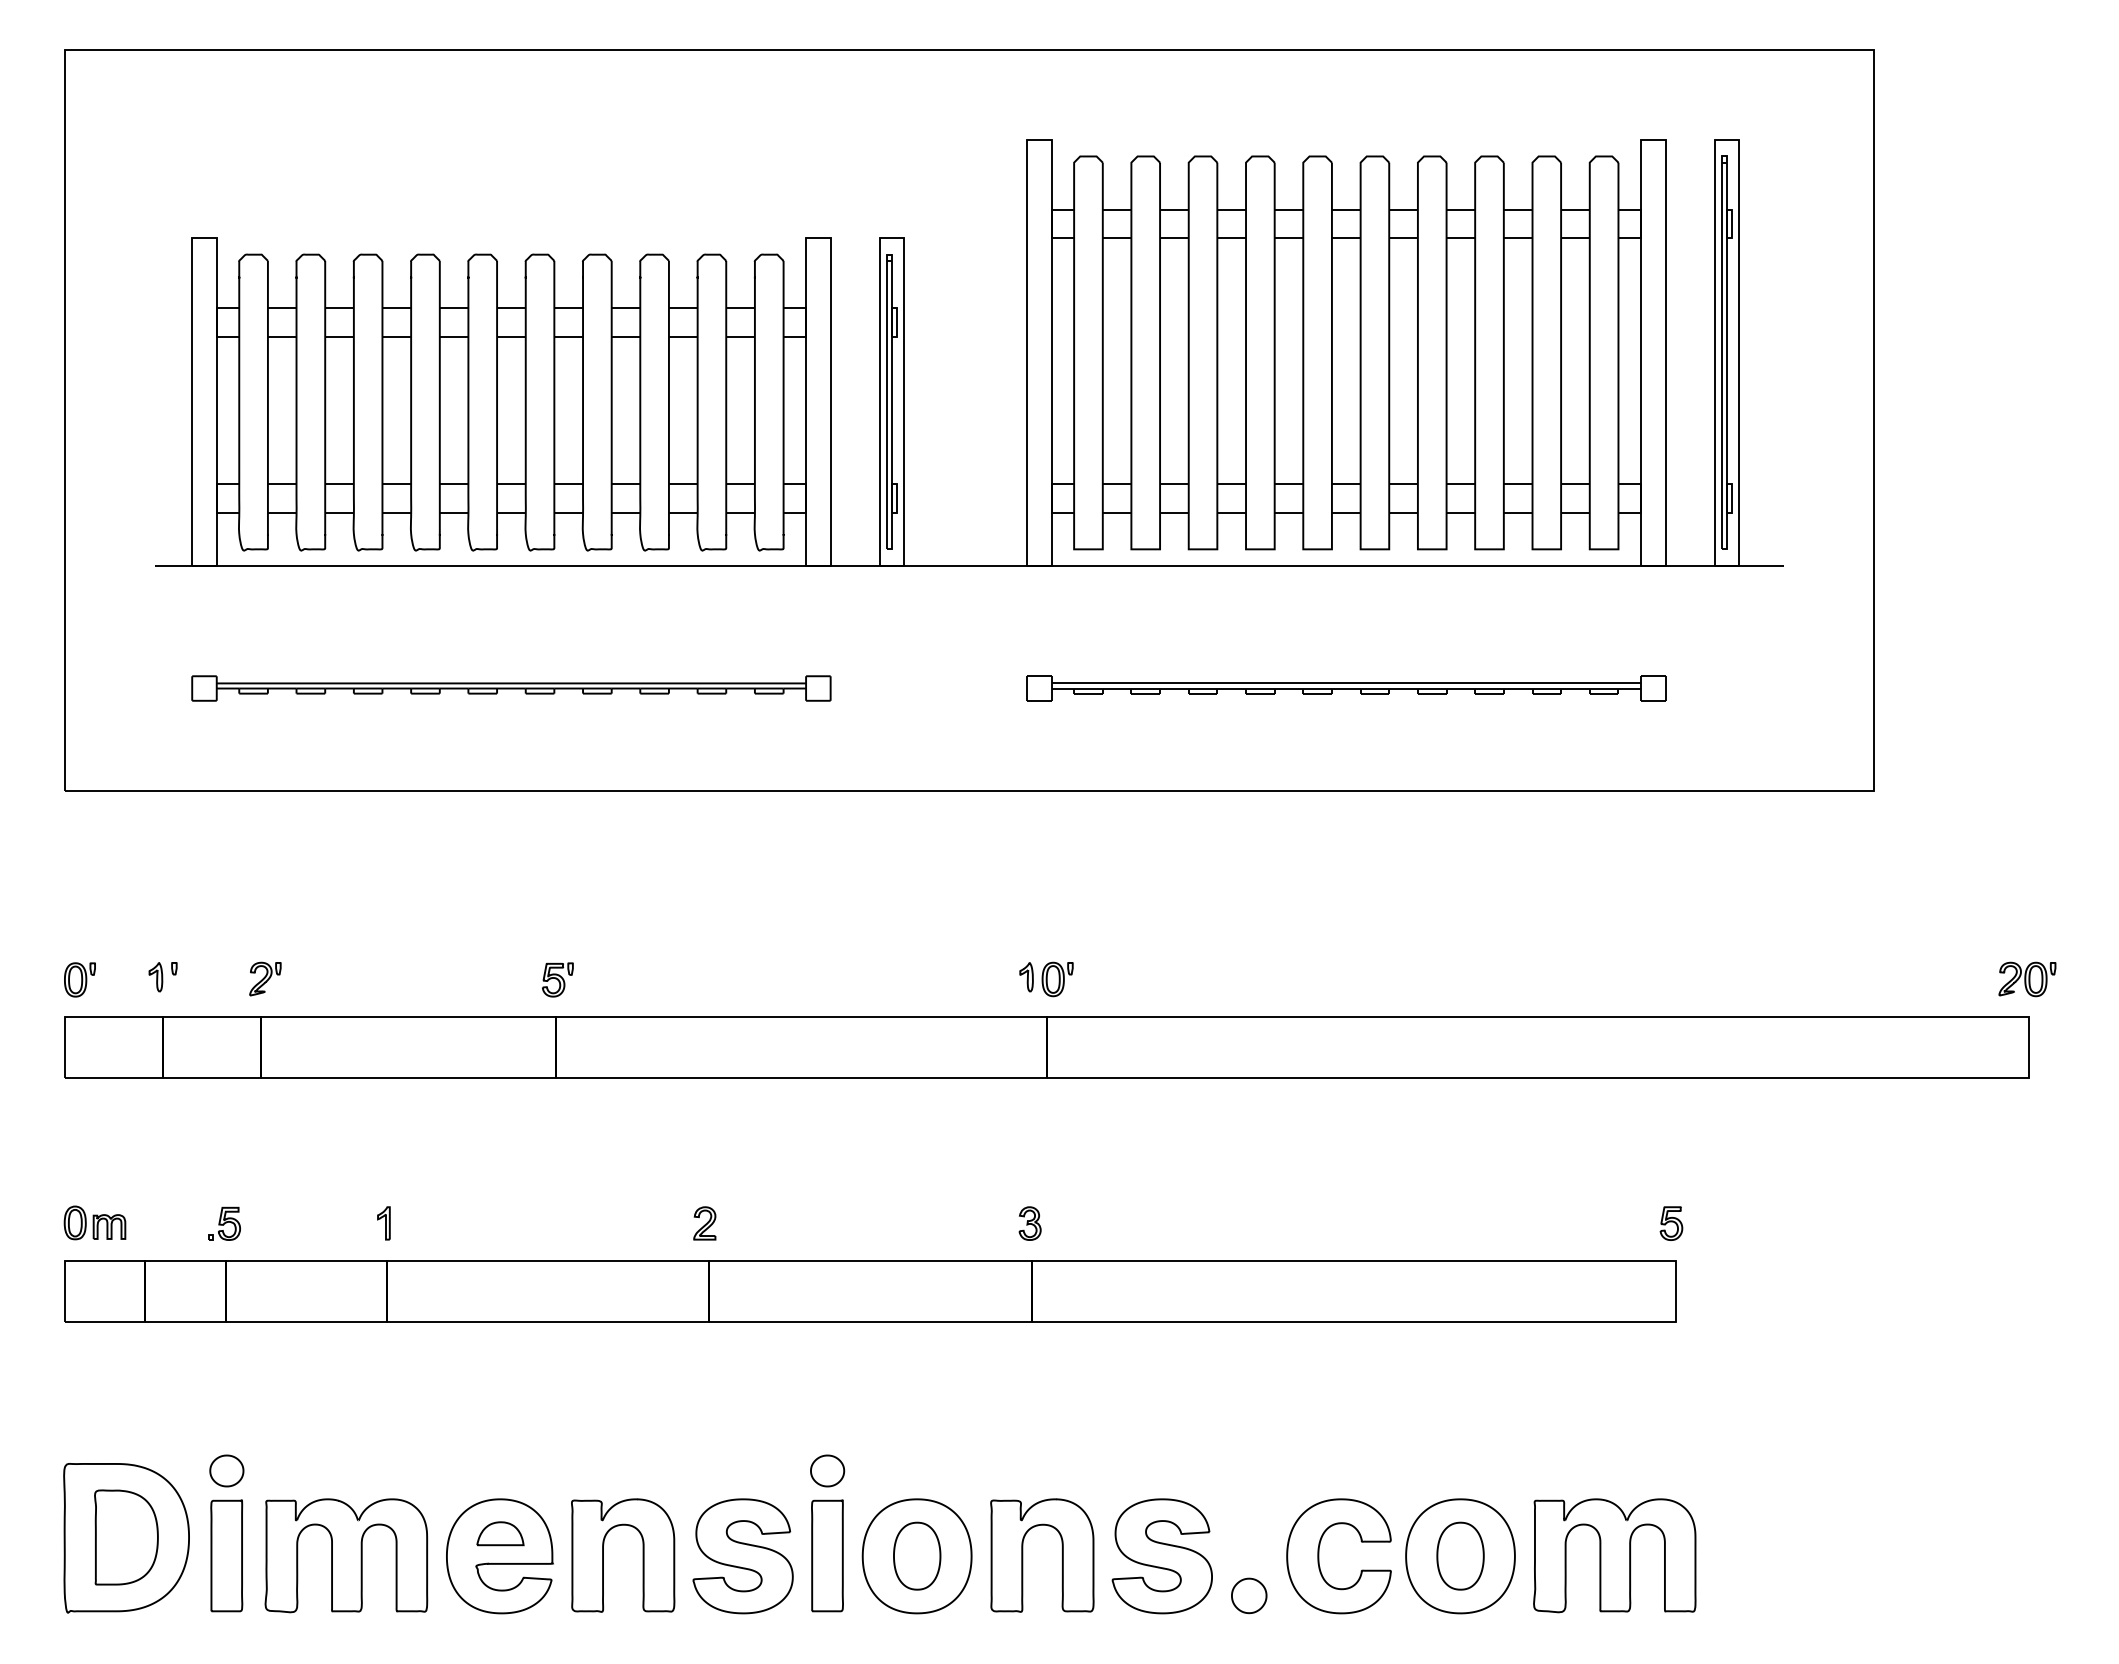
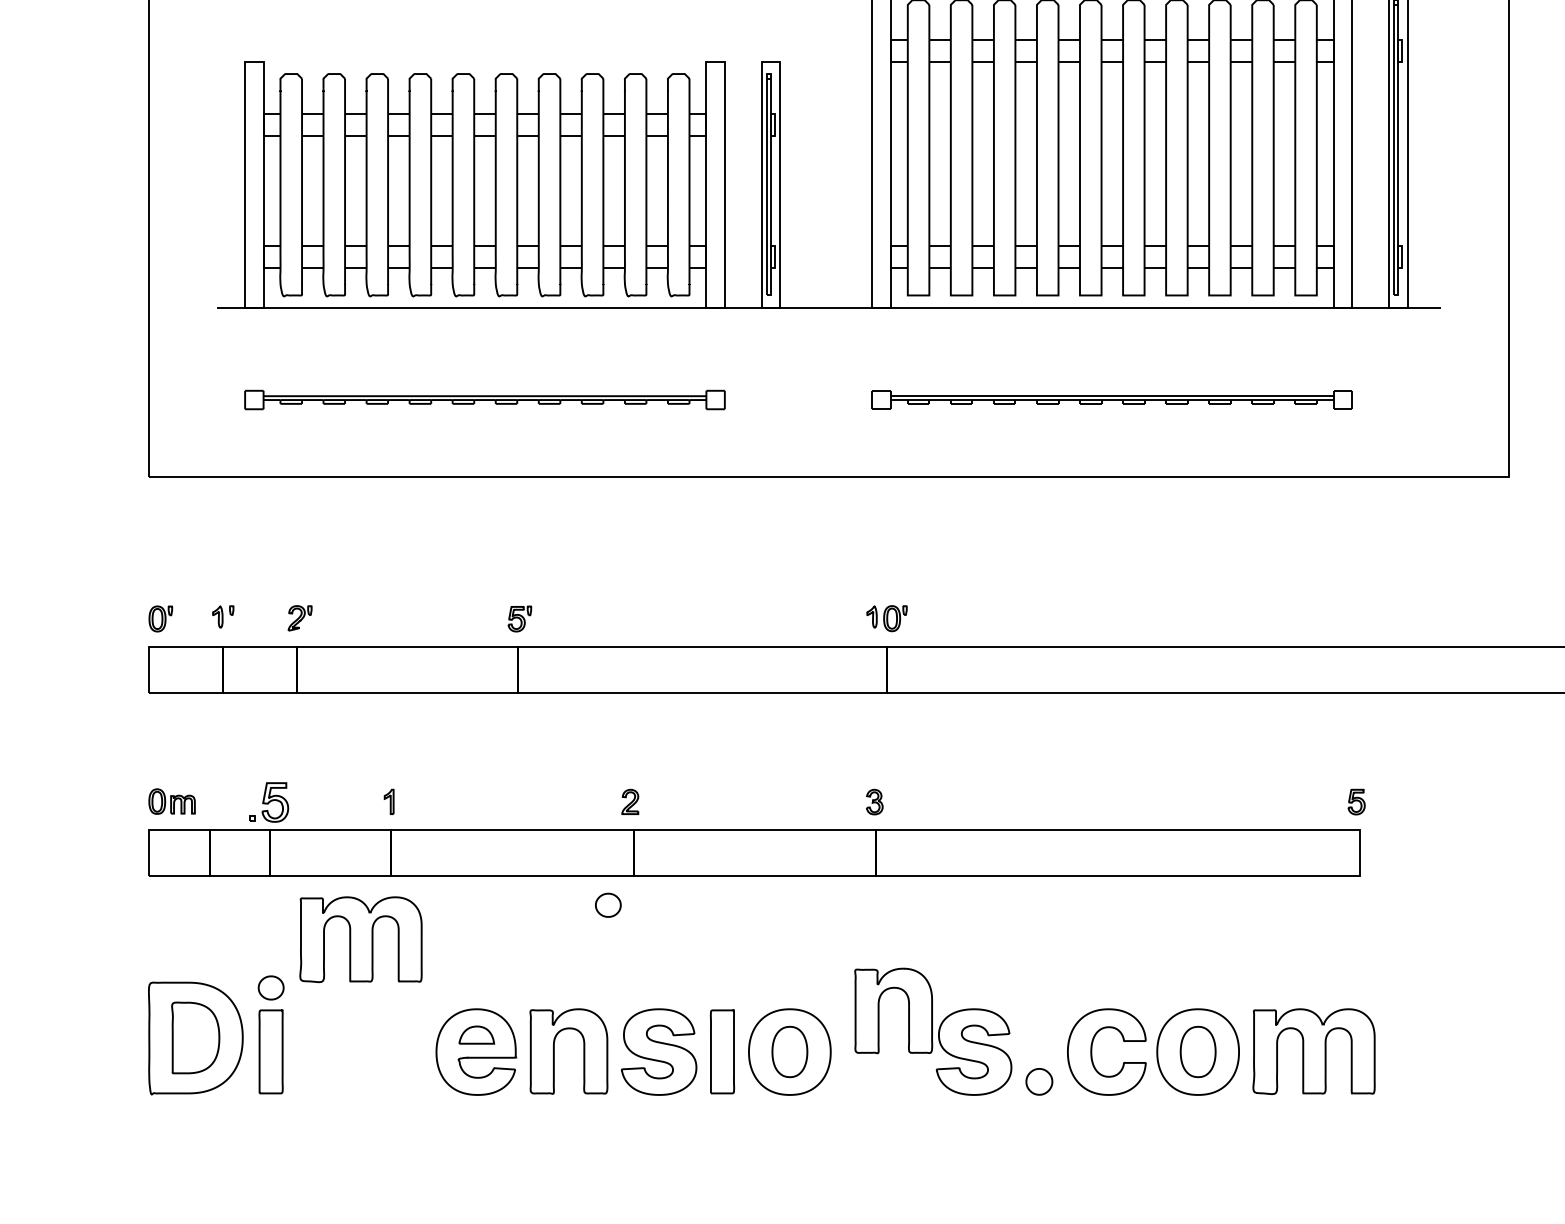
part: (224, 1223) -> (269, 802), size x1.6
part: (827, 1470) -> (608, 904), moved
part: (346, 1555) -> (361, 939), moved
part: (1023, 1555) -> (879, 1010), moved

